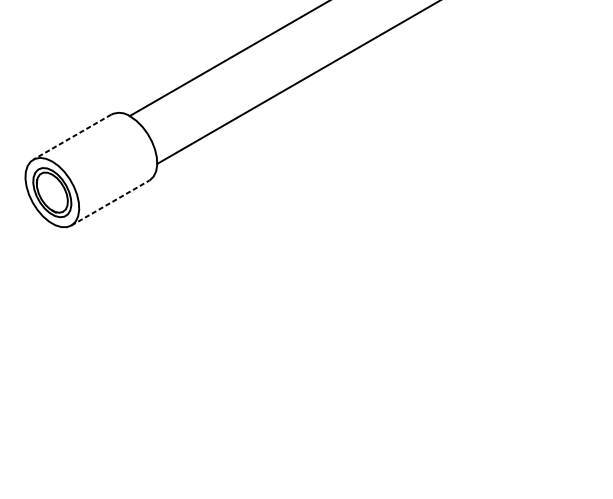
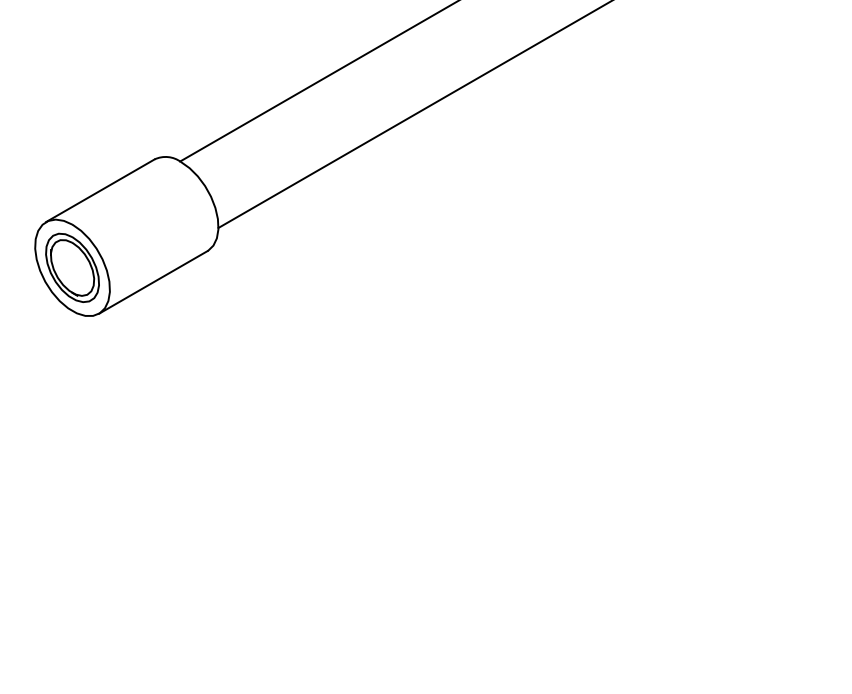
line: (72, 136) -> (100, 190), dashed -> solid
line: (110, 203) -> (153, 282), dashed -> solid

